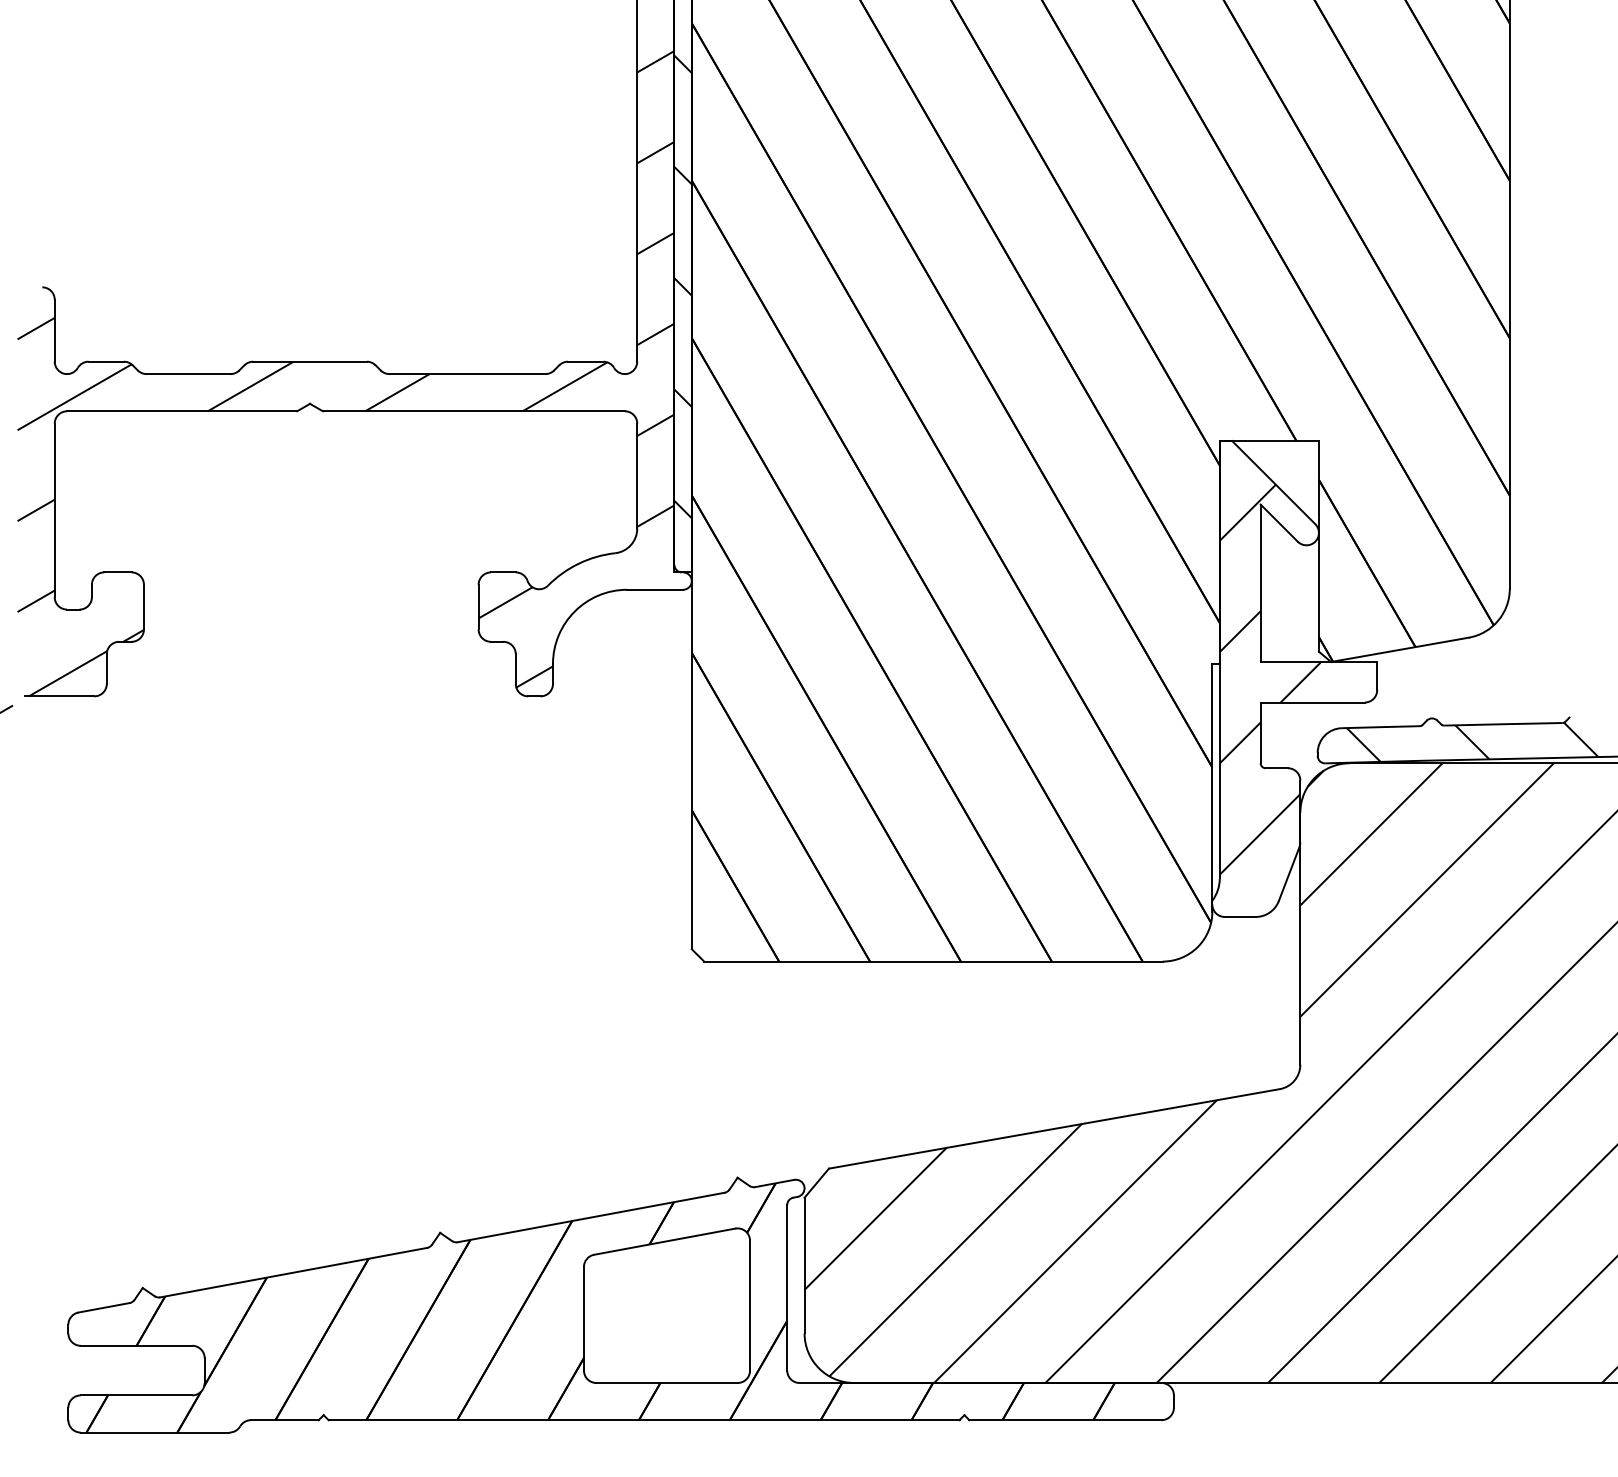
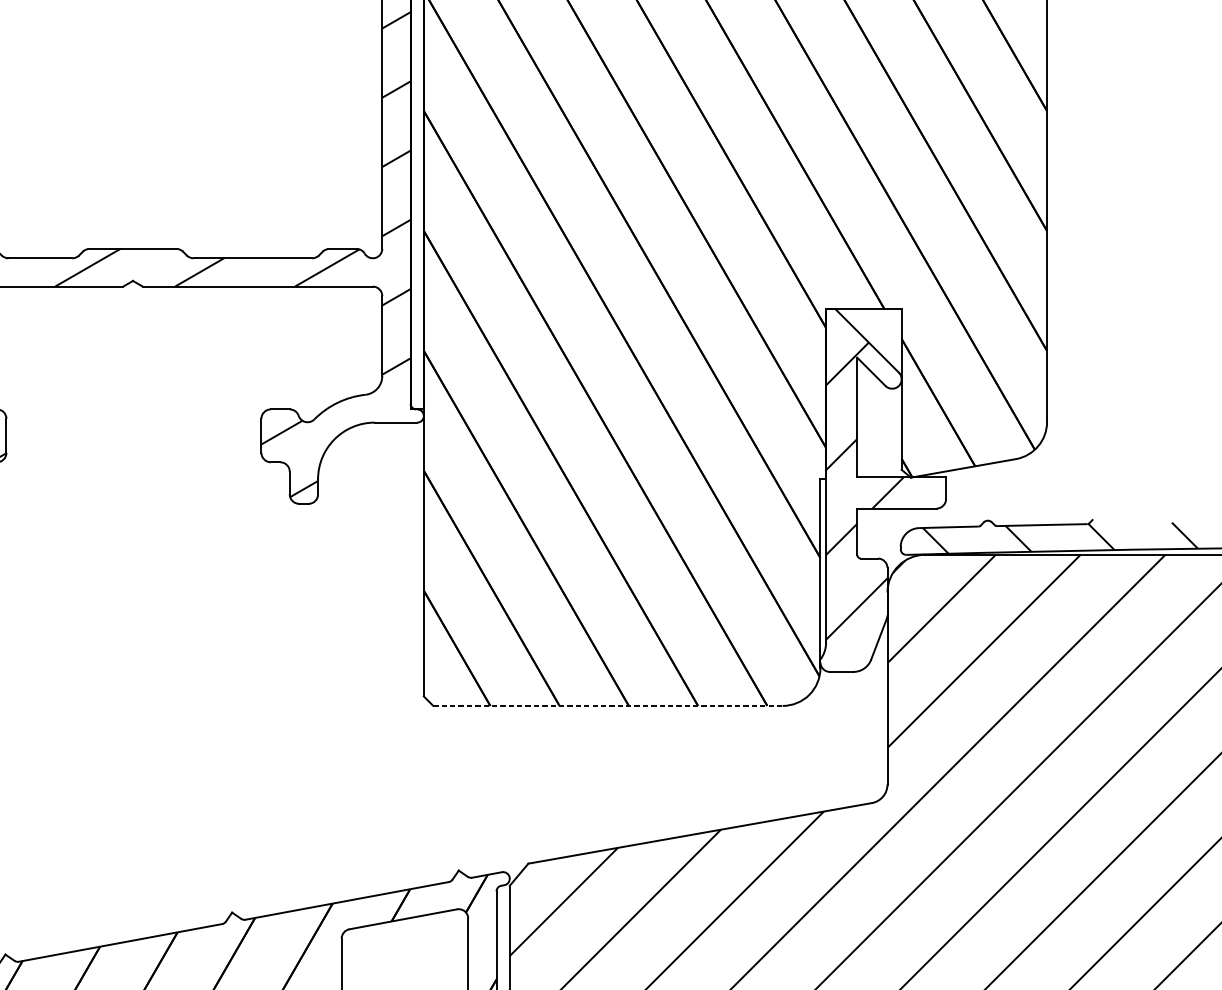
hatch: (682, 286) -> (416, 191), removed
line: (933, 961) -> (608, 705), solid -> dashed

